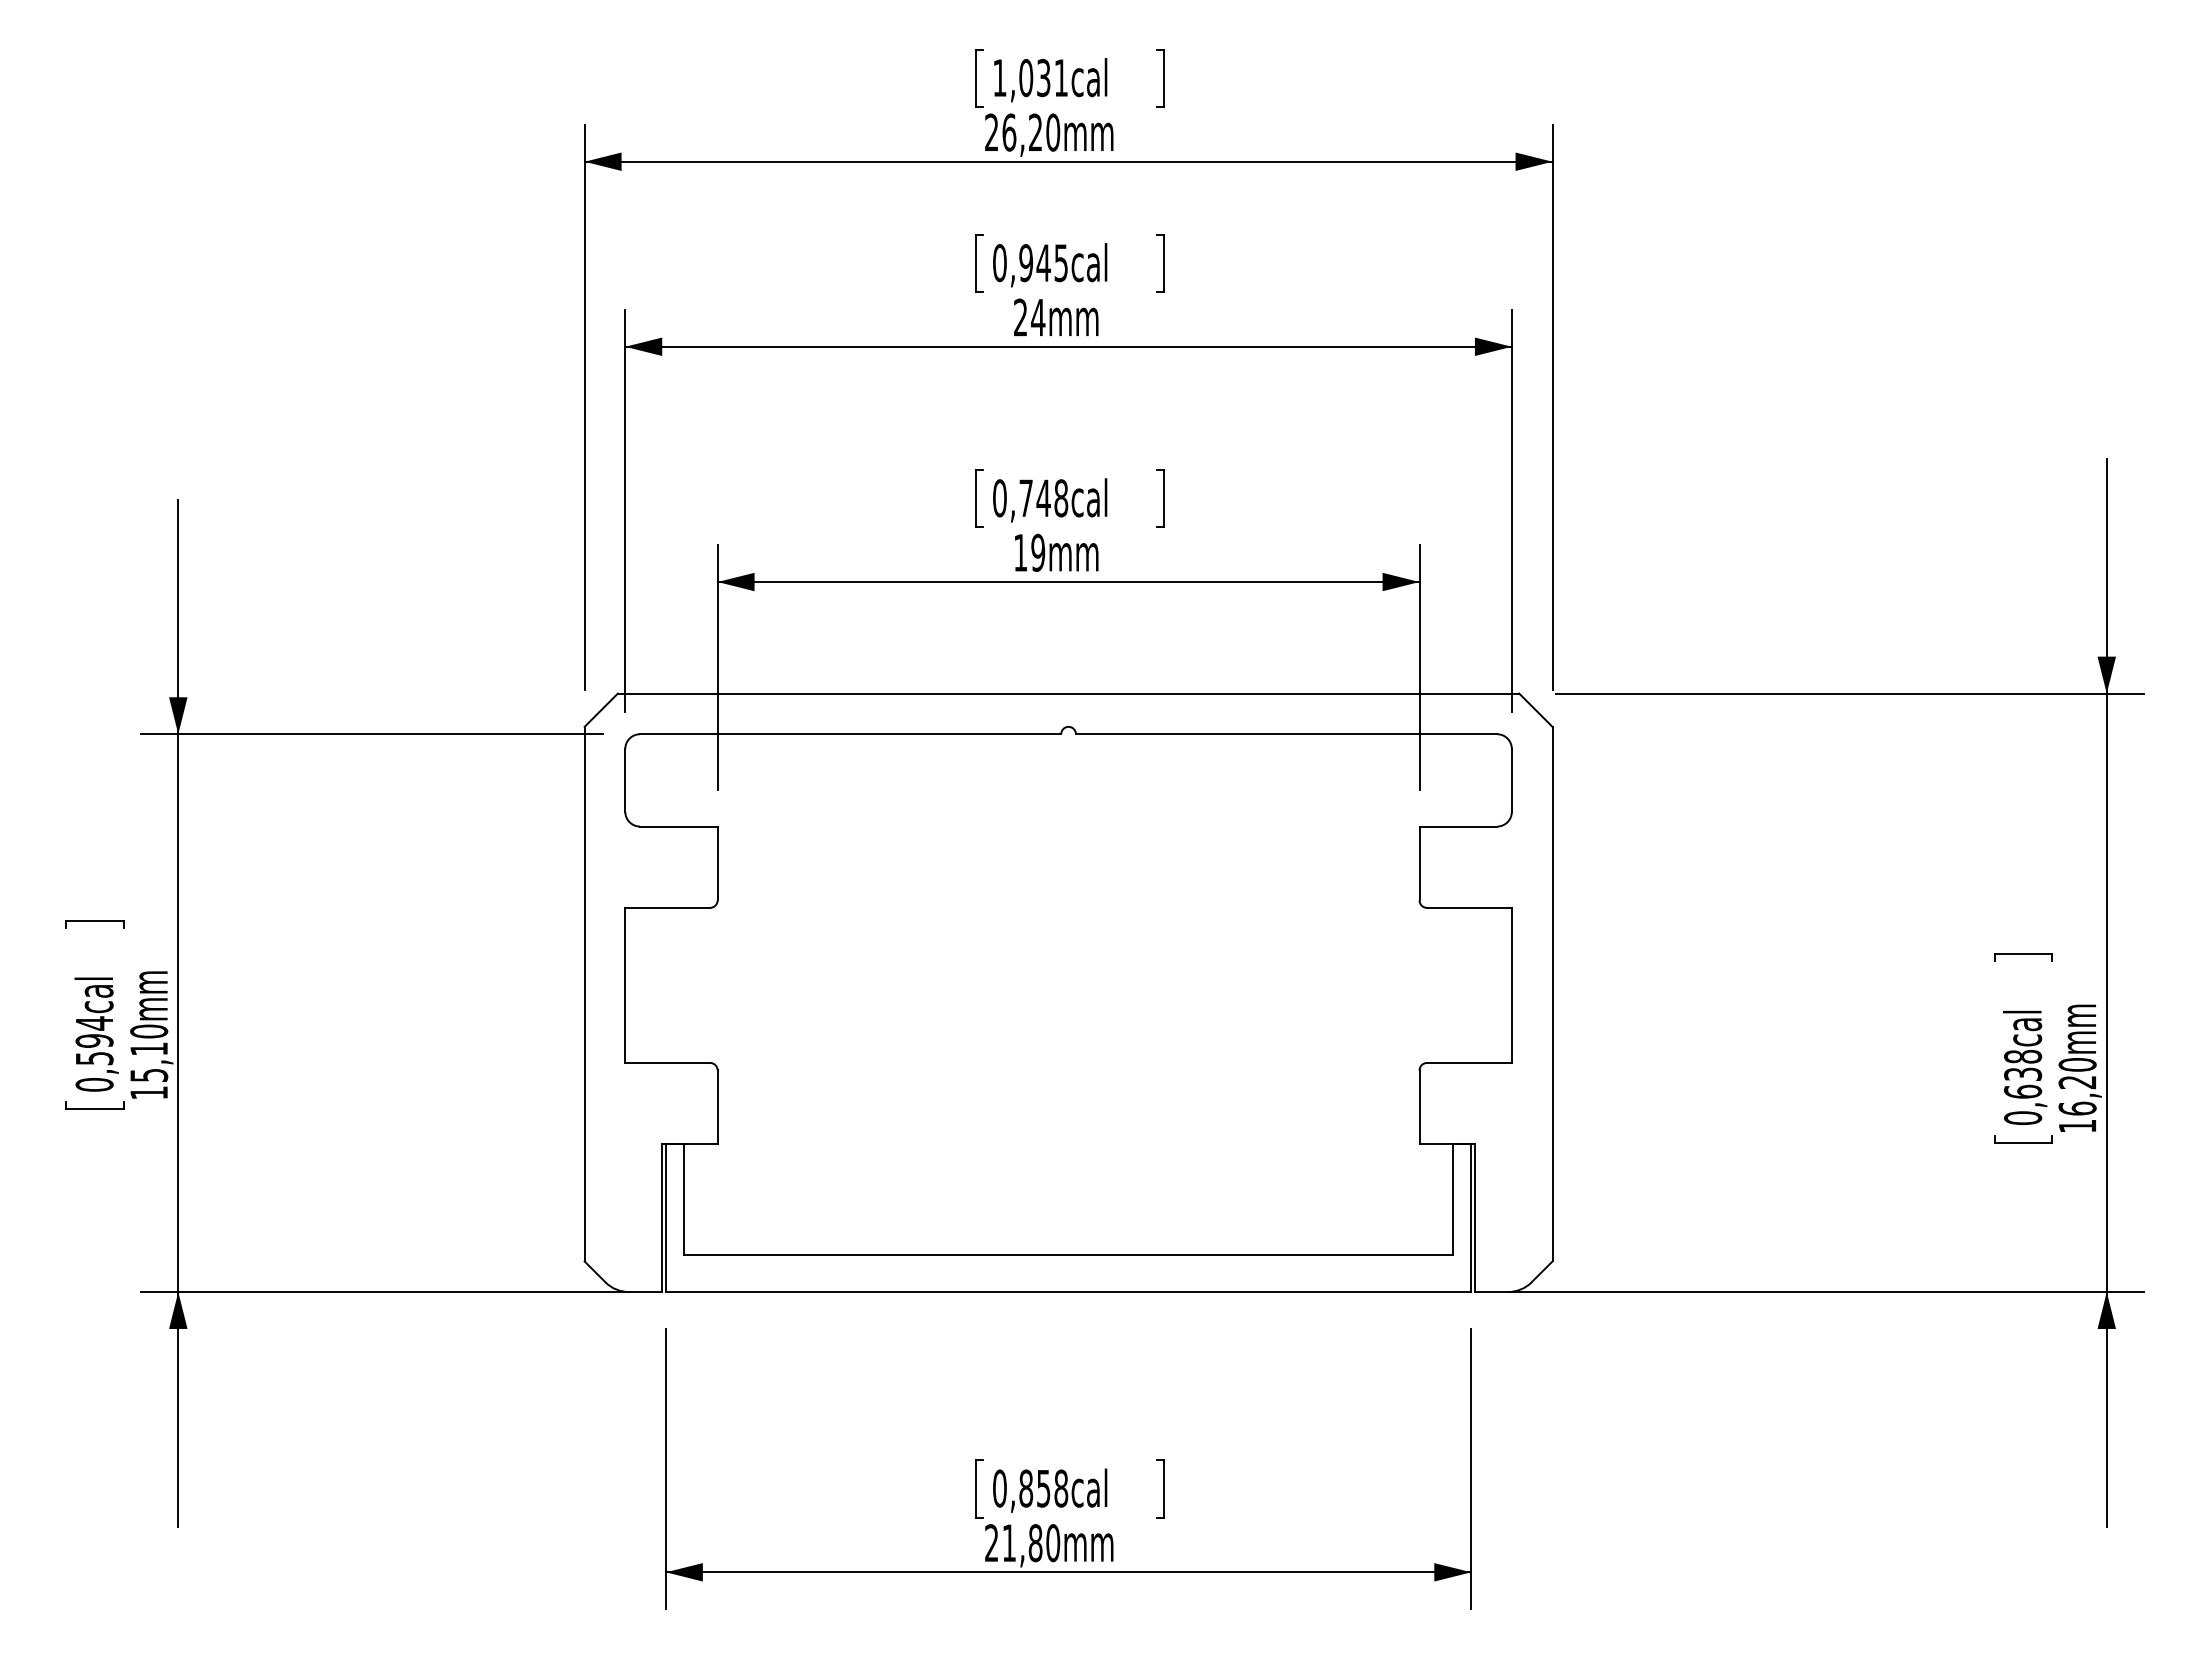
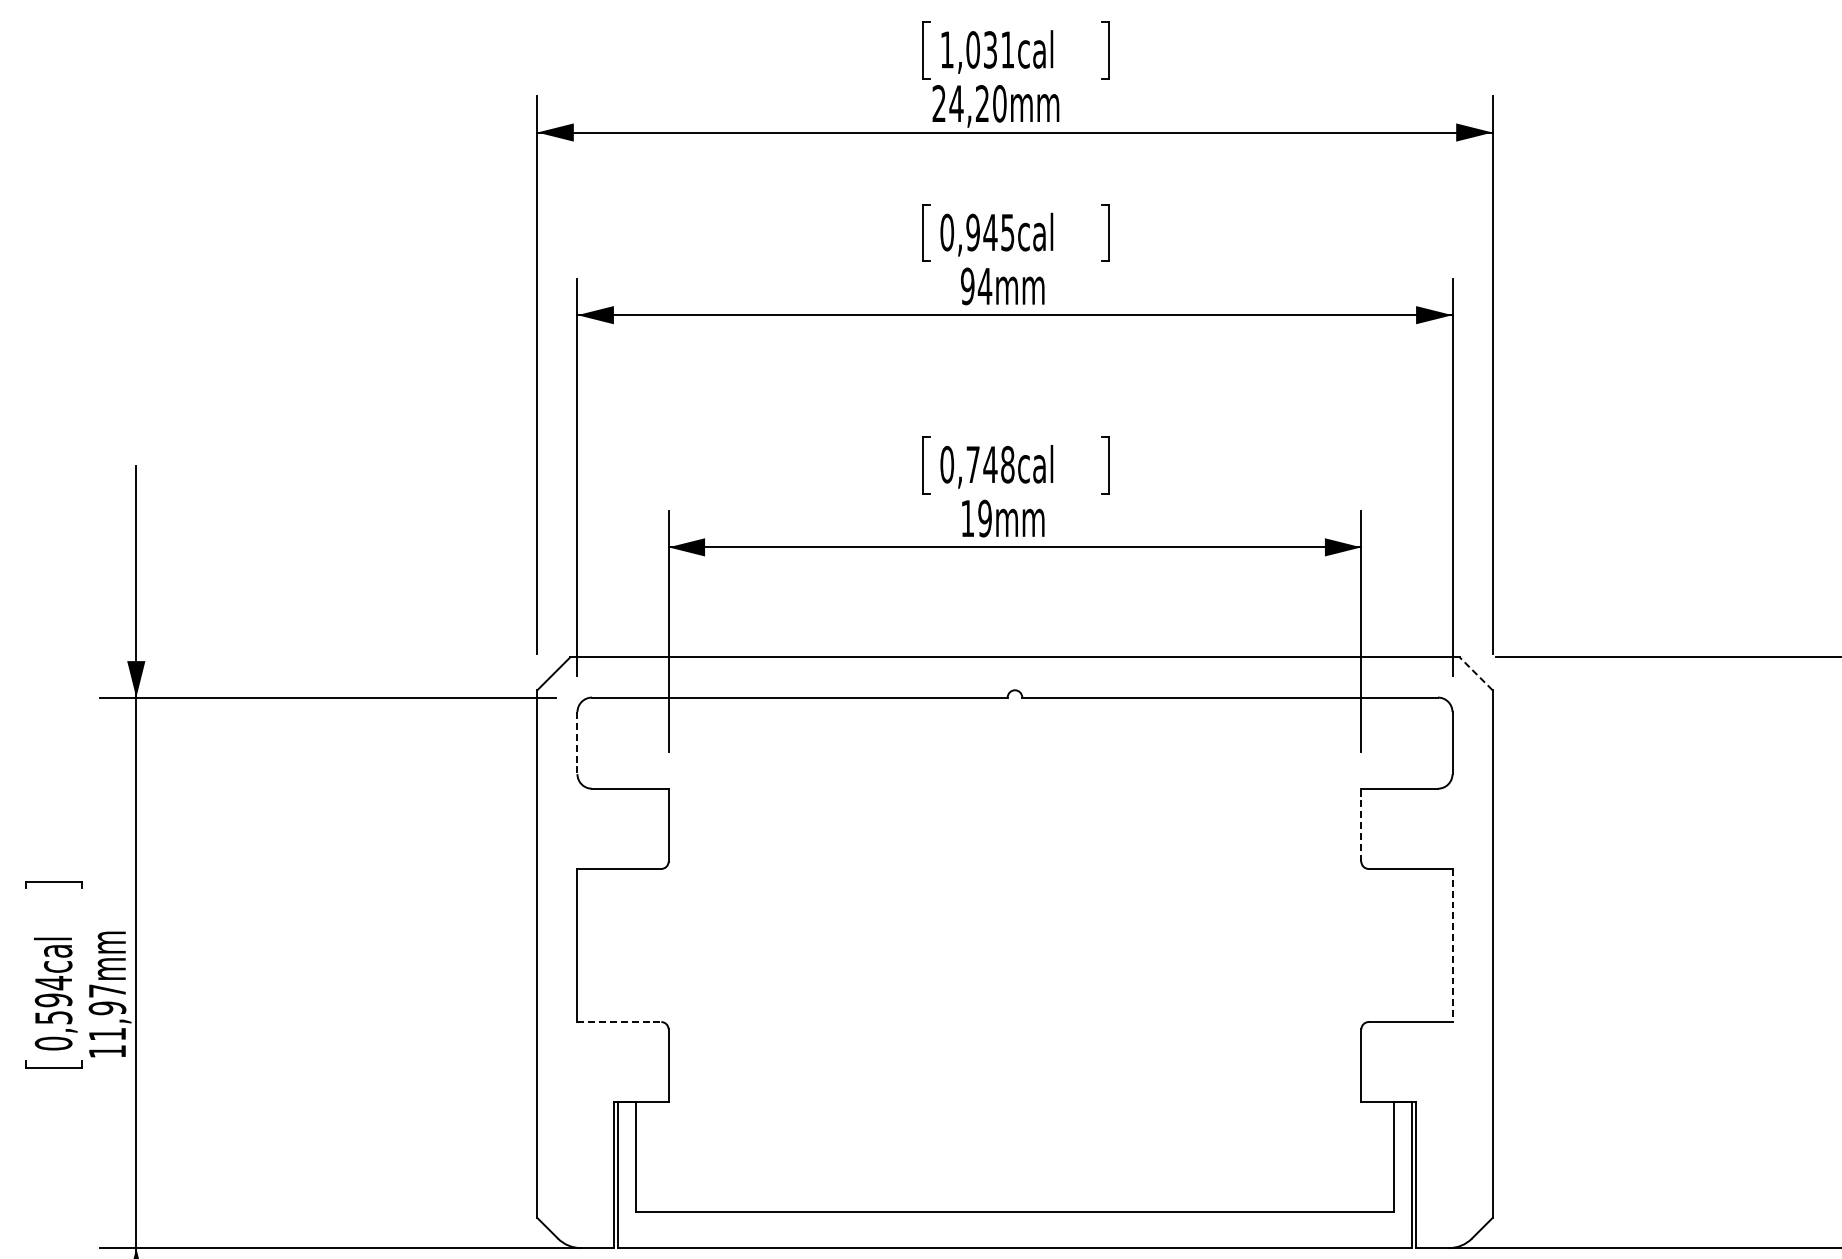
text: (1009, 132) -> (956, 103), 26,20mm -> 24,20mm
text: (1020, 317) -> (967, 286), 24mm -> 94mm
line: (1535, 710) -> (1475, 674), solid -> dashed
line: (625, 780) -> (577, 743), solid -> dashed
line: (1419, 863) -> (1361, 825), solid -> dashed
line: (1511, 985) -> (1452, 945), solid -> dashed
text: (149, 1052) -> (107, 1011), 15,10mm -> 11,97mm
line: (668, 1063) -> (620, 1022), solid -> dashed

